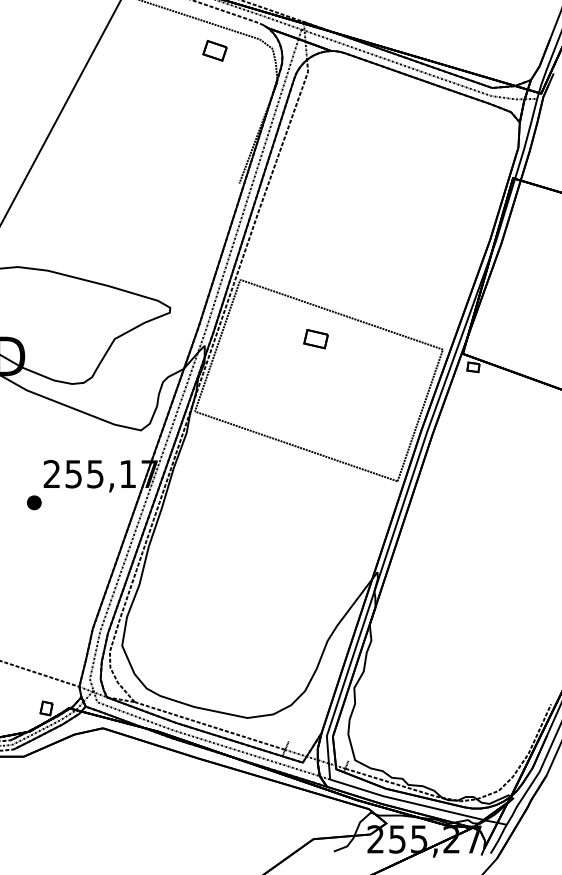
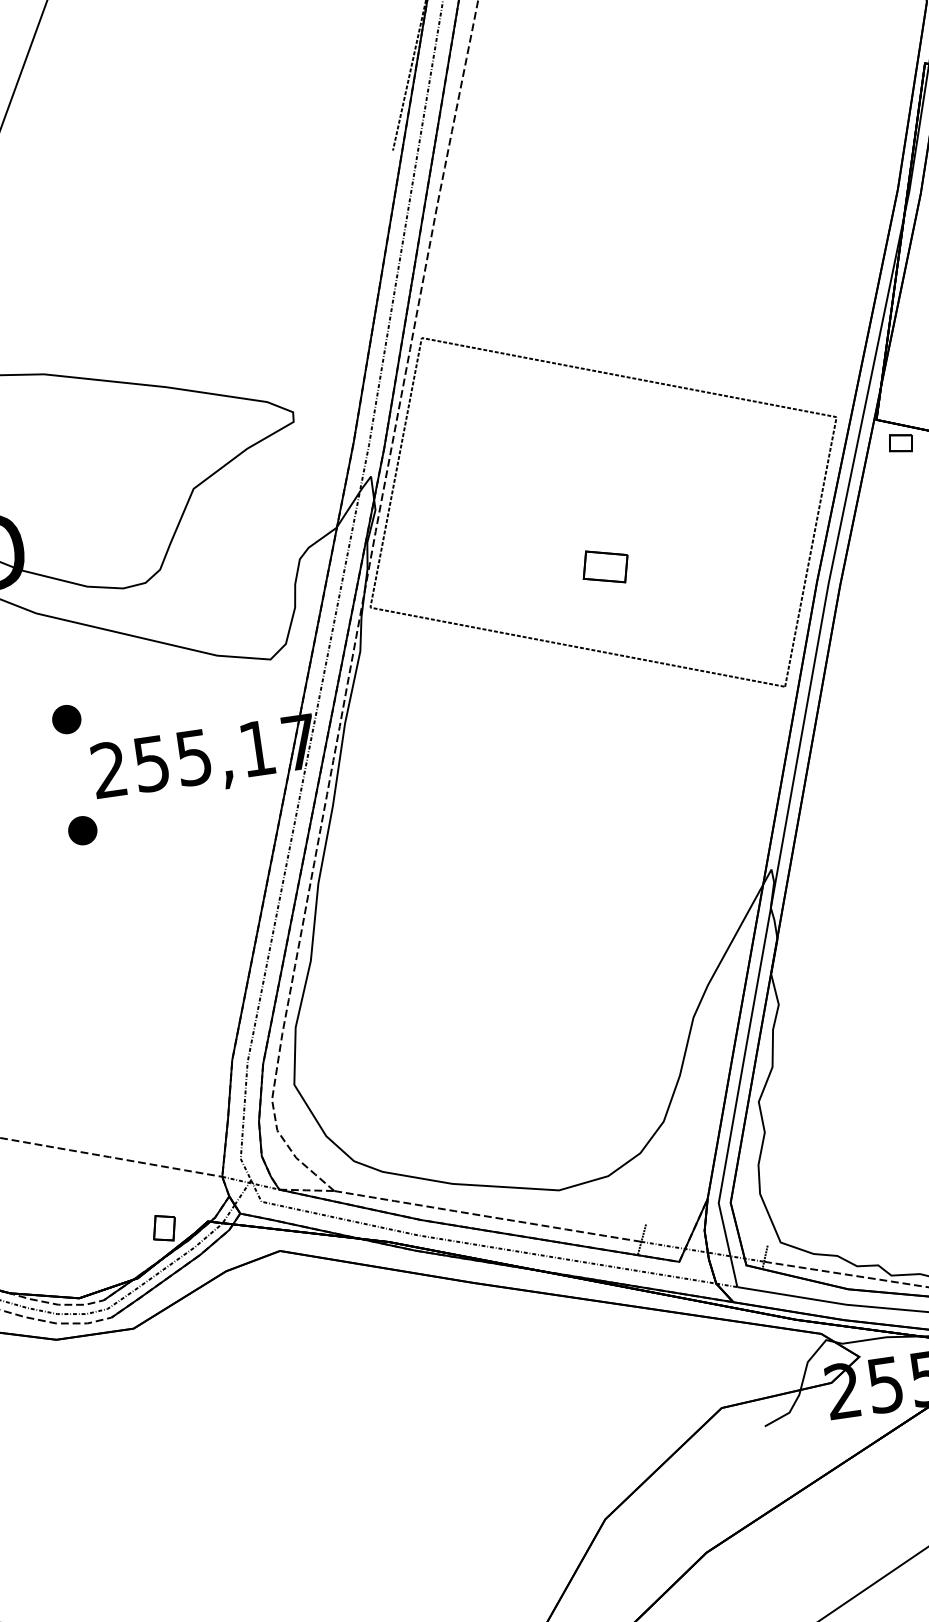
part: (315, 339) -> (604, 567), moved
part: (34, 445) -> (67, 718), added

